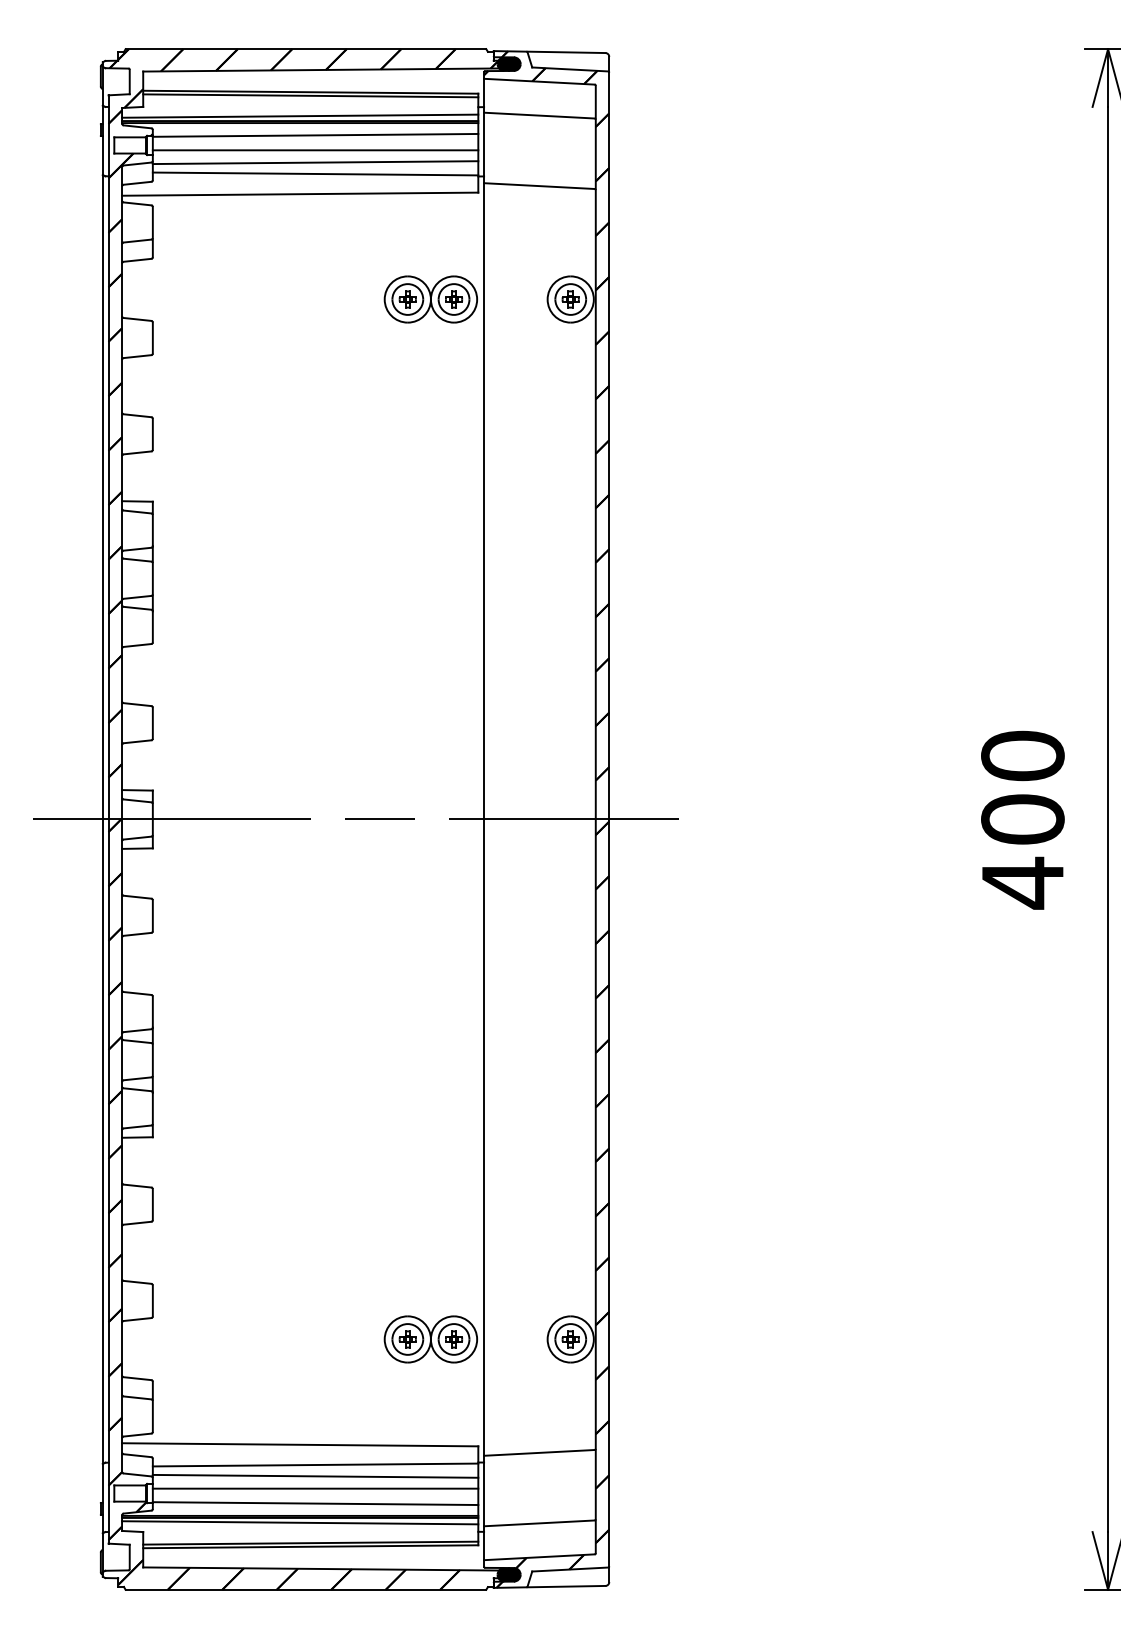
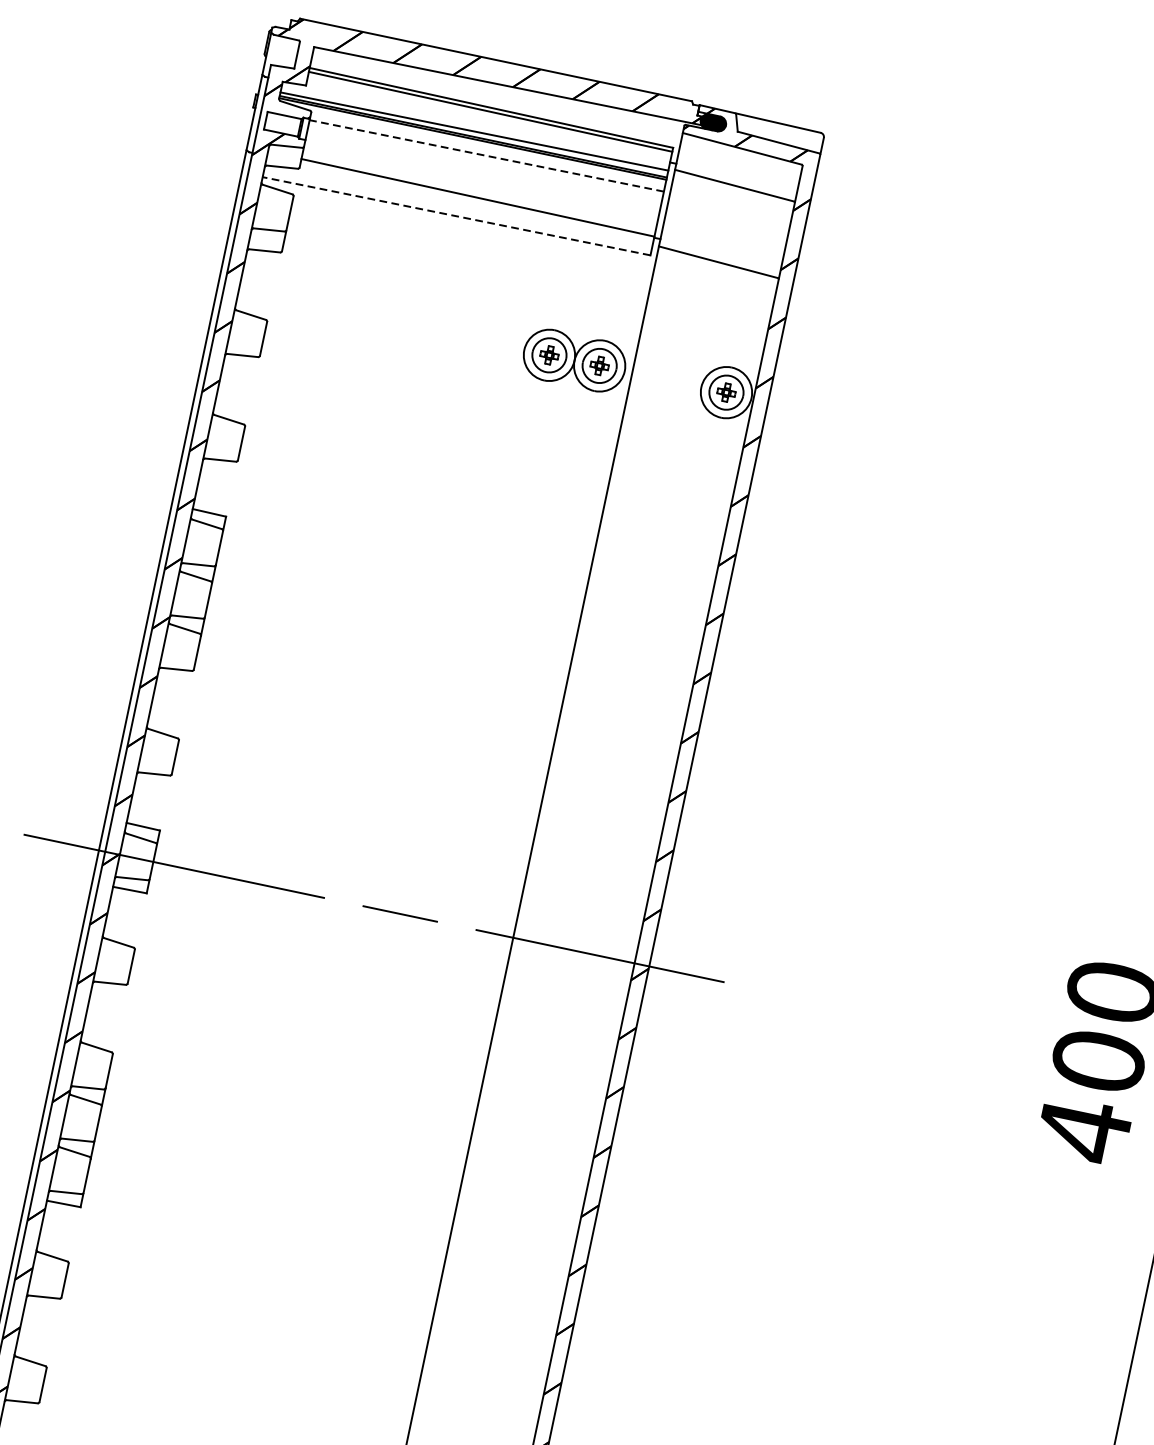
line: (315, 135) -> (486, 156), solid -> dashed
line: (315, 150) -> (483, 172), removed
line: (315, 162) -> (480, 185), removed
line: (299, 194) -> (455, 216), solid -> dashed

